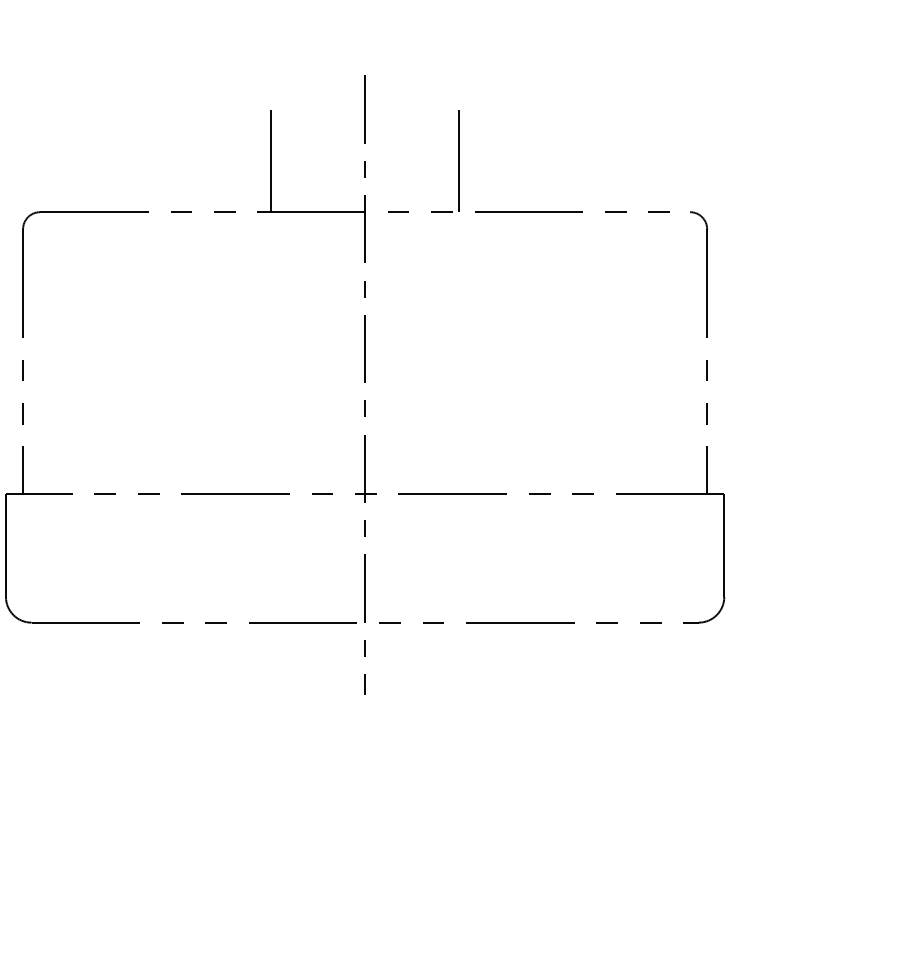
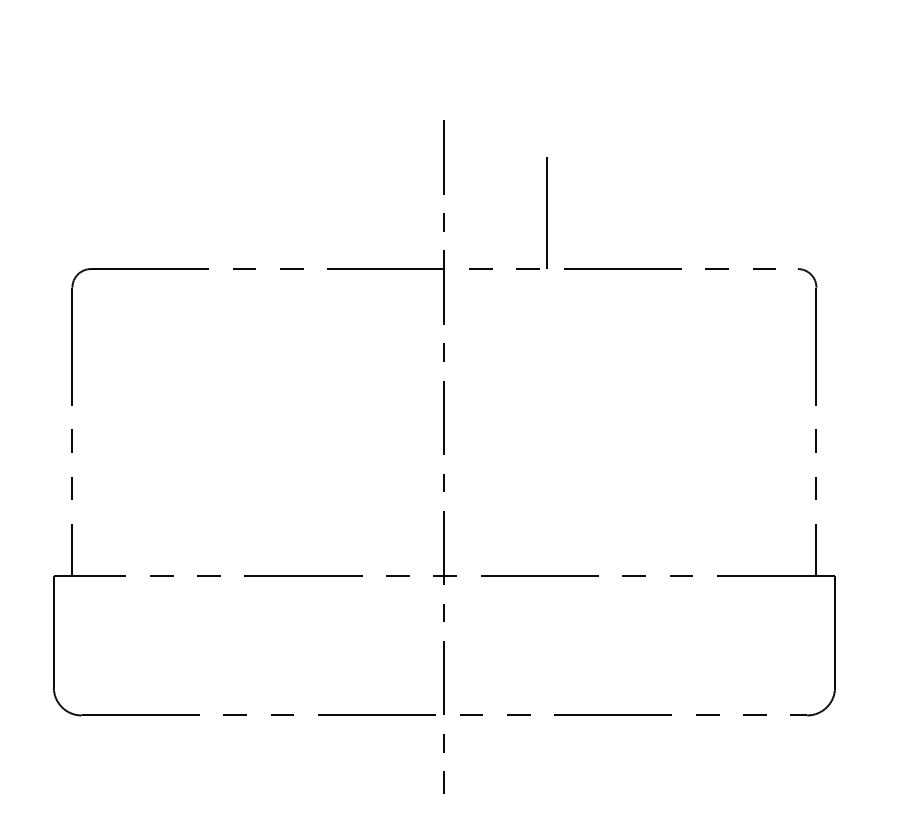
line: (271, 160) -> (342, 212), removed

